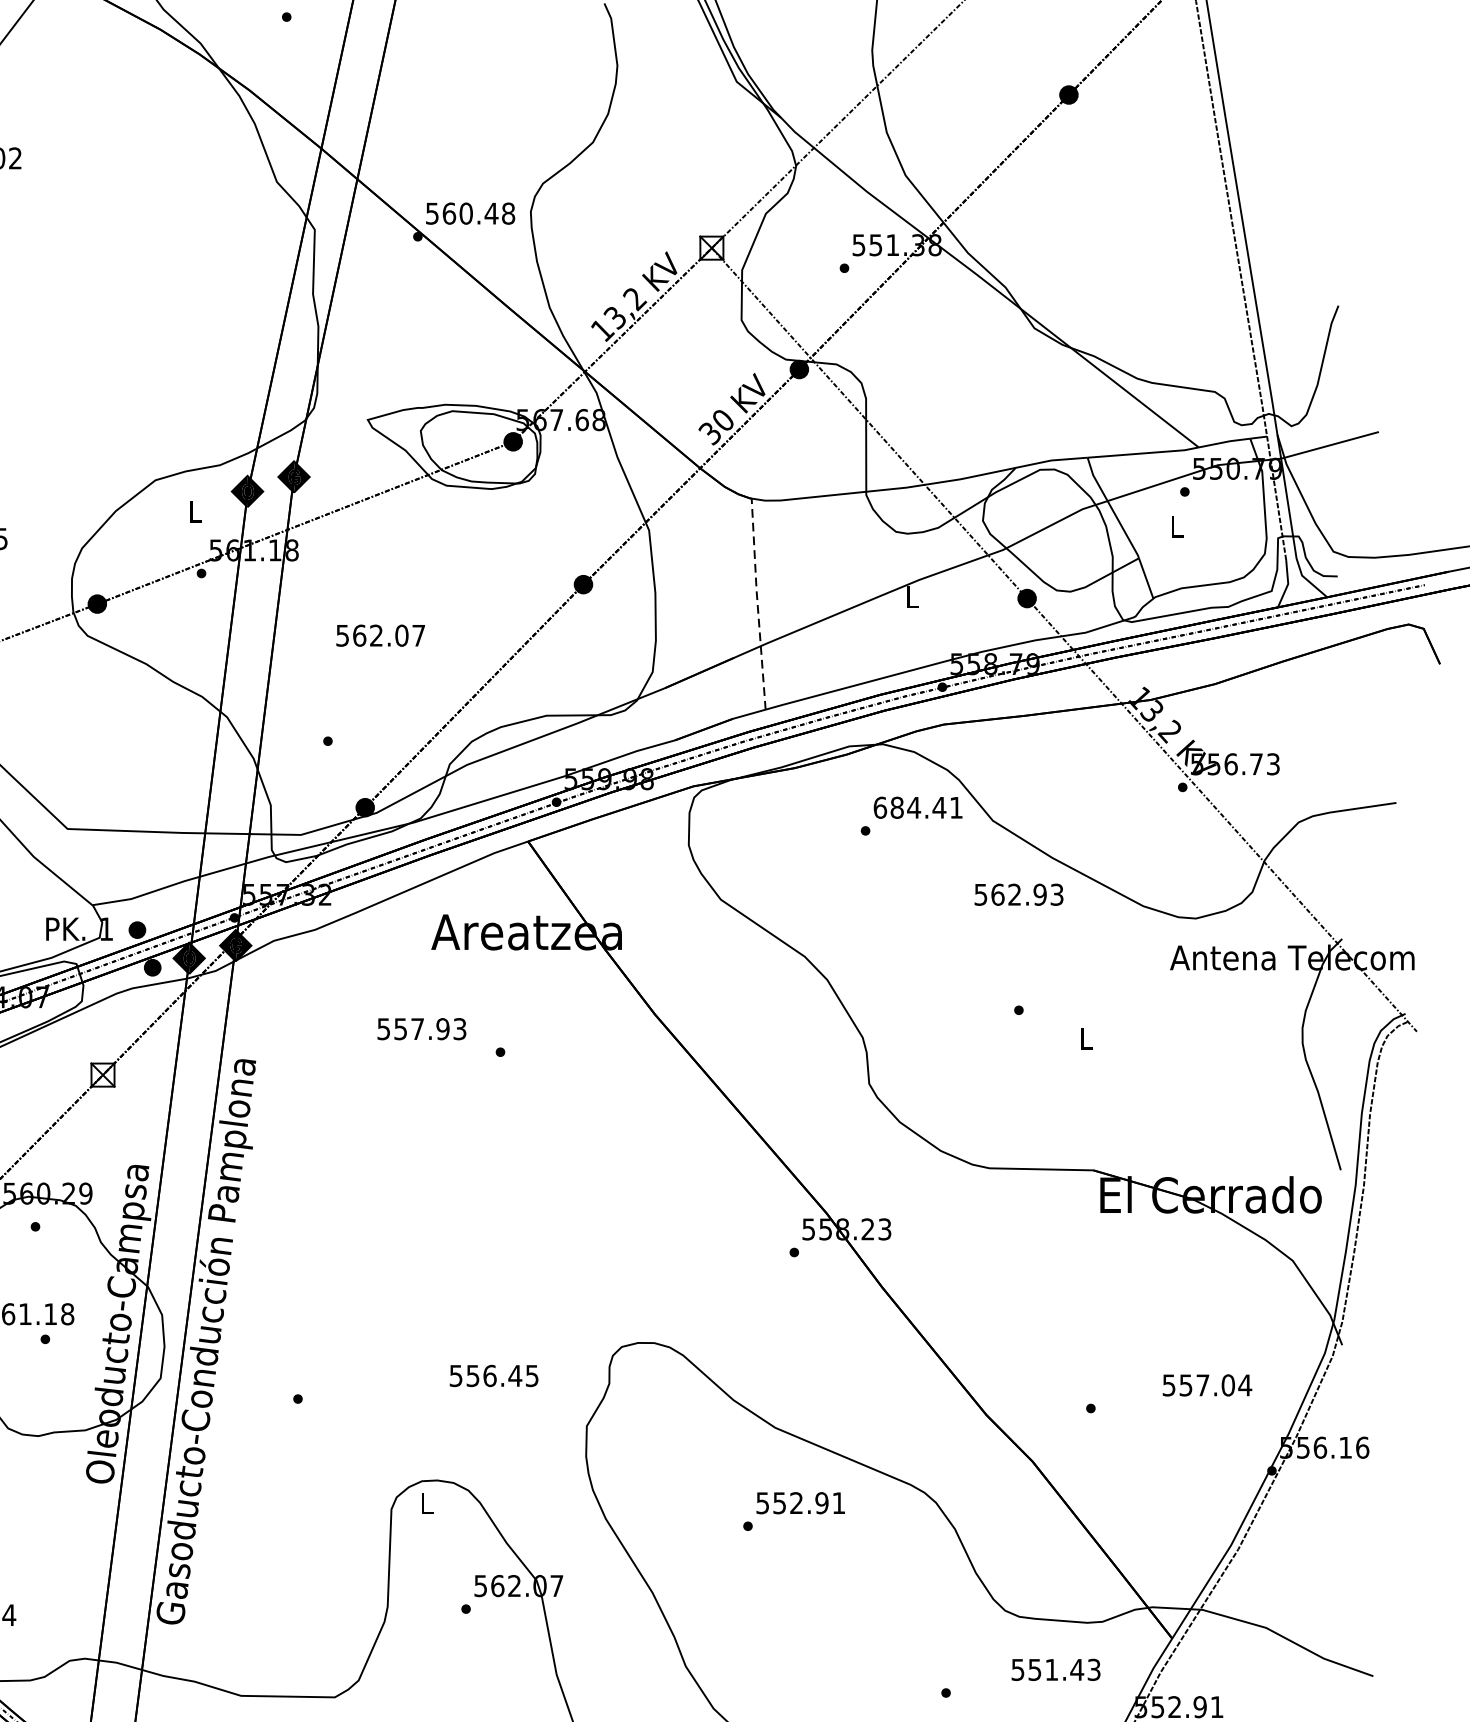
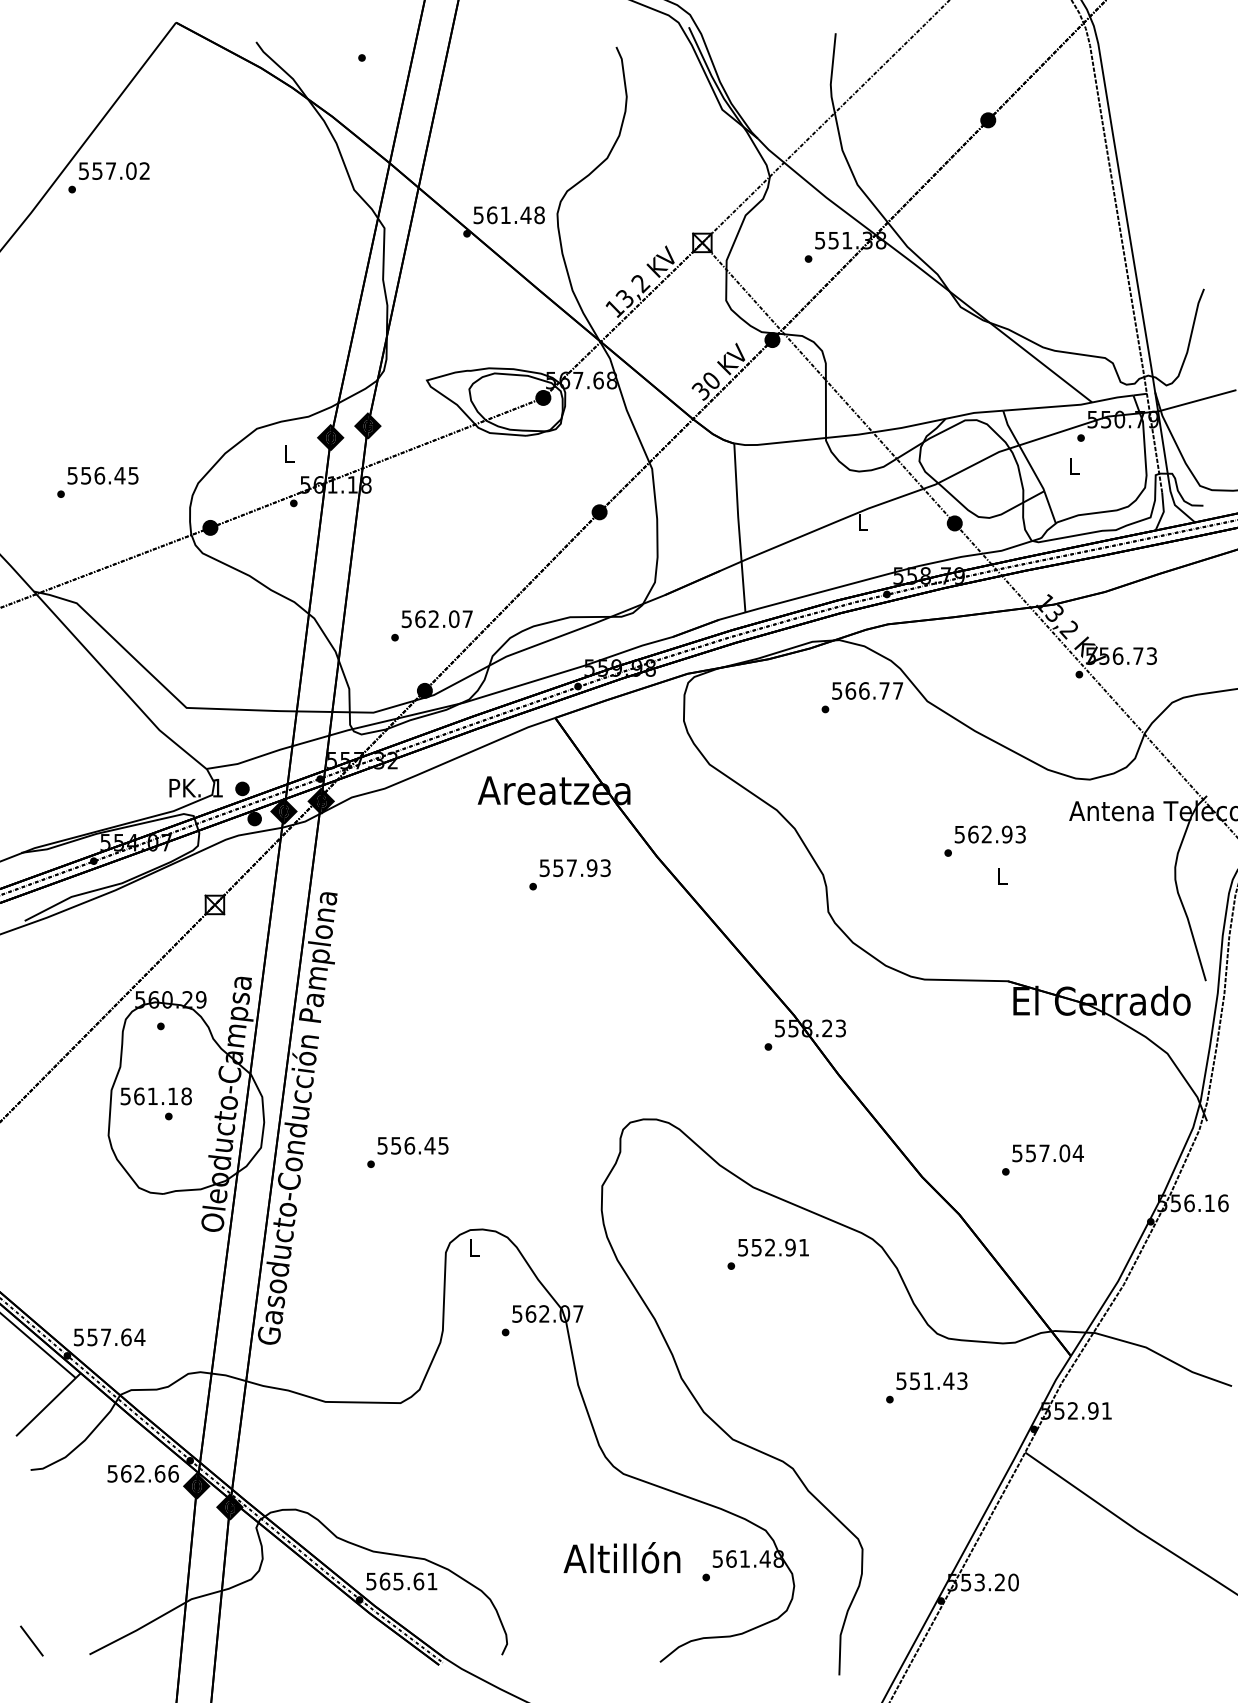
text: (465, 213) -> (505, 215), 560.48 -> 561.48
line: (756, 602) -> (738, 526), dashed -> solid
text: (379, 636) -> (436, 619), moved
text: (918, 807) -> (867, 690), 684.41 -> 566.77
text: (1018, 894) -> (989, 834), moved
text: (420, 1029) -> (574, 868), moved
text: (493, 1375) -> (412, 1145), moved
text: (1206, 1385) -> (1047, 1153), moved
text: (1055, 1669) -> (931, 1380), moved

